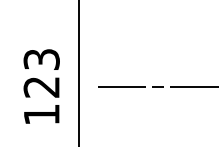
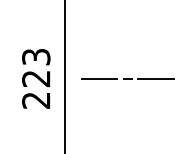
text: (42, 114) -> (36, 100), 123 -> 223

